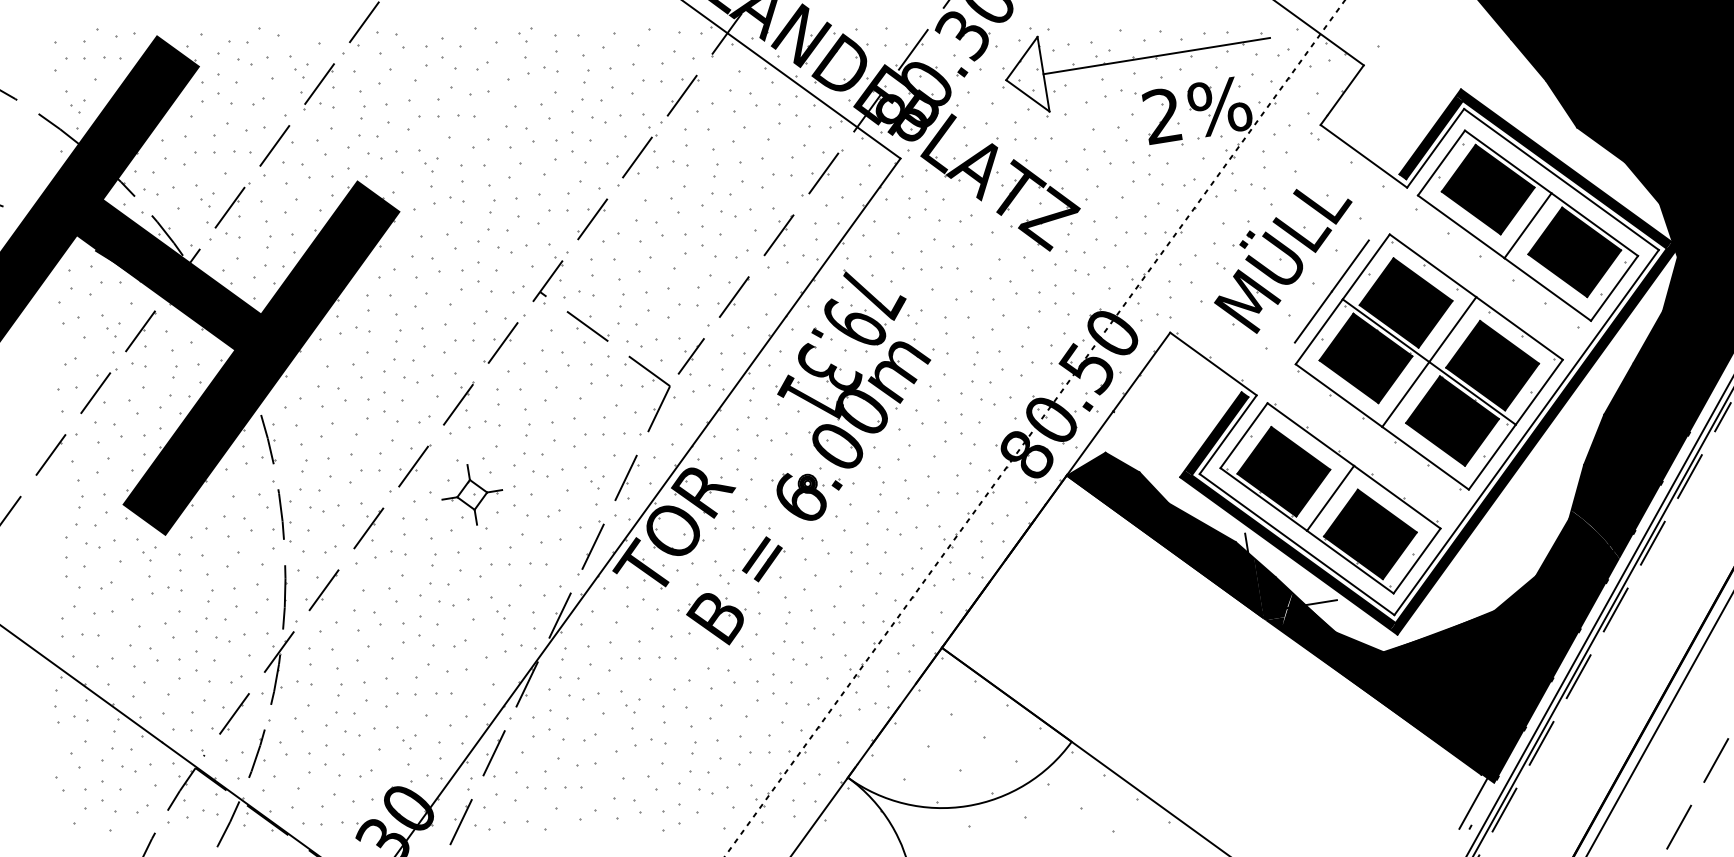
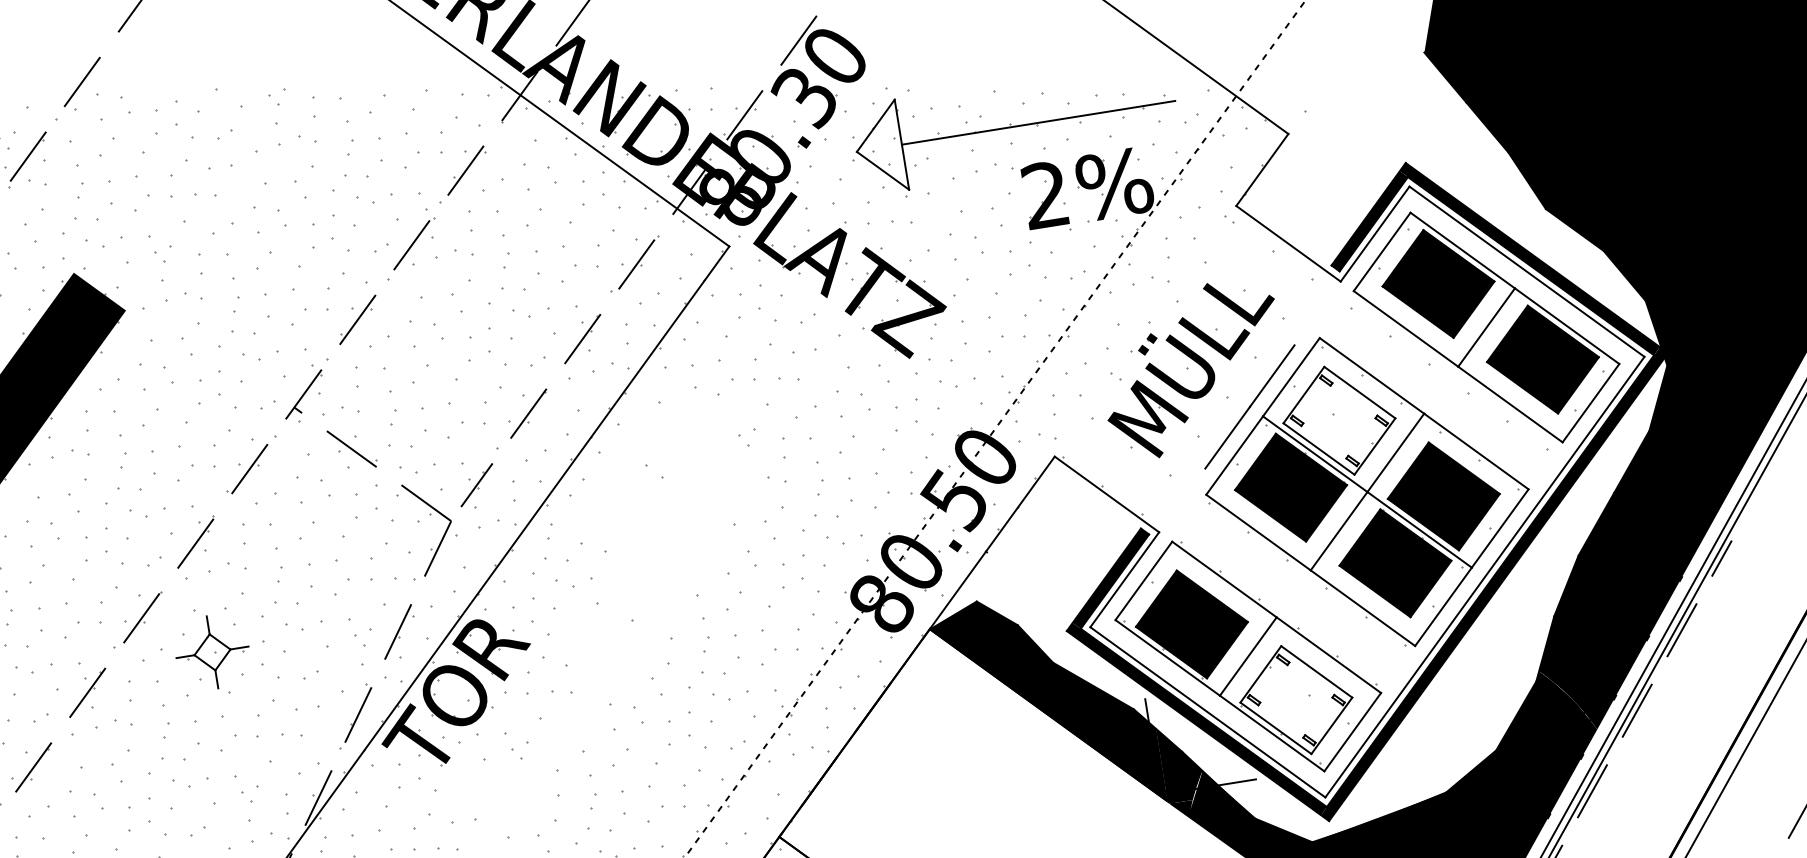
fill: (1405, 302) -> (1338, 420), removed
part: (815, 448) -> (626, 596), removed
fill: (1370, 534) -> (1296, 700), removed

